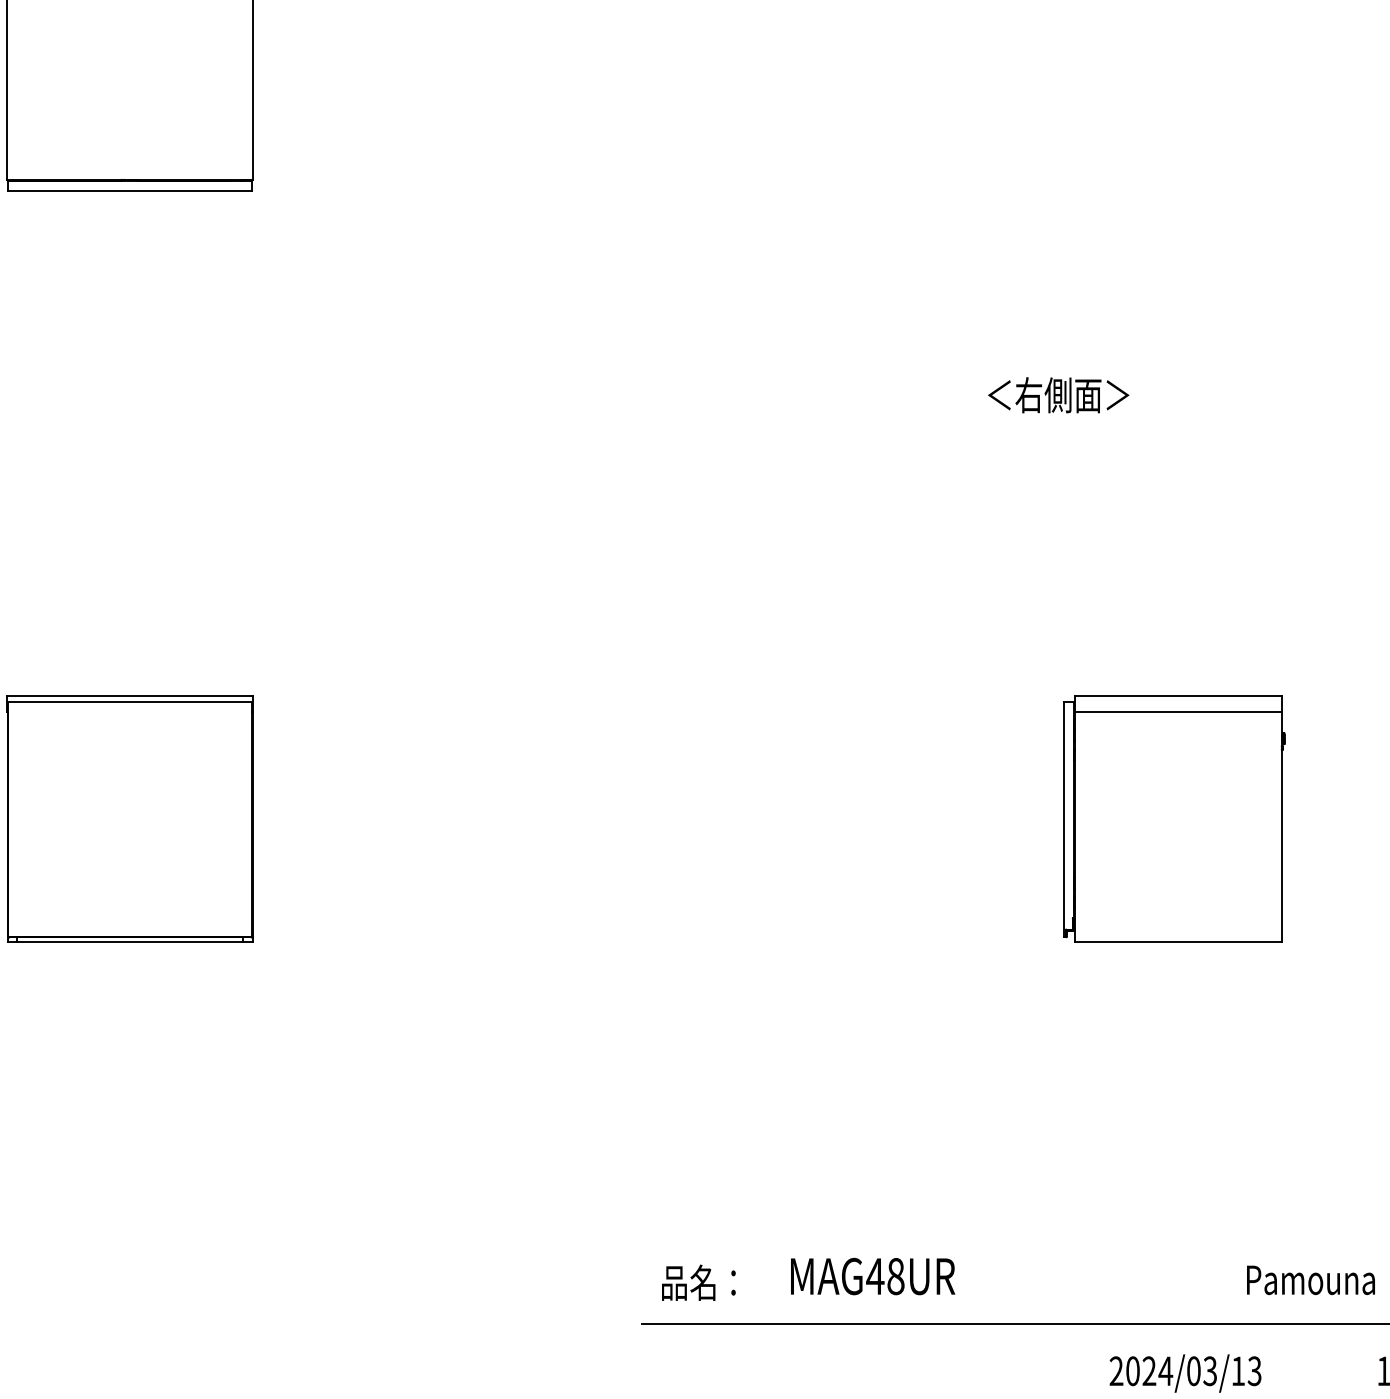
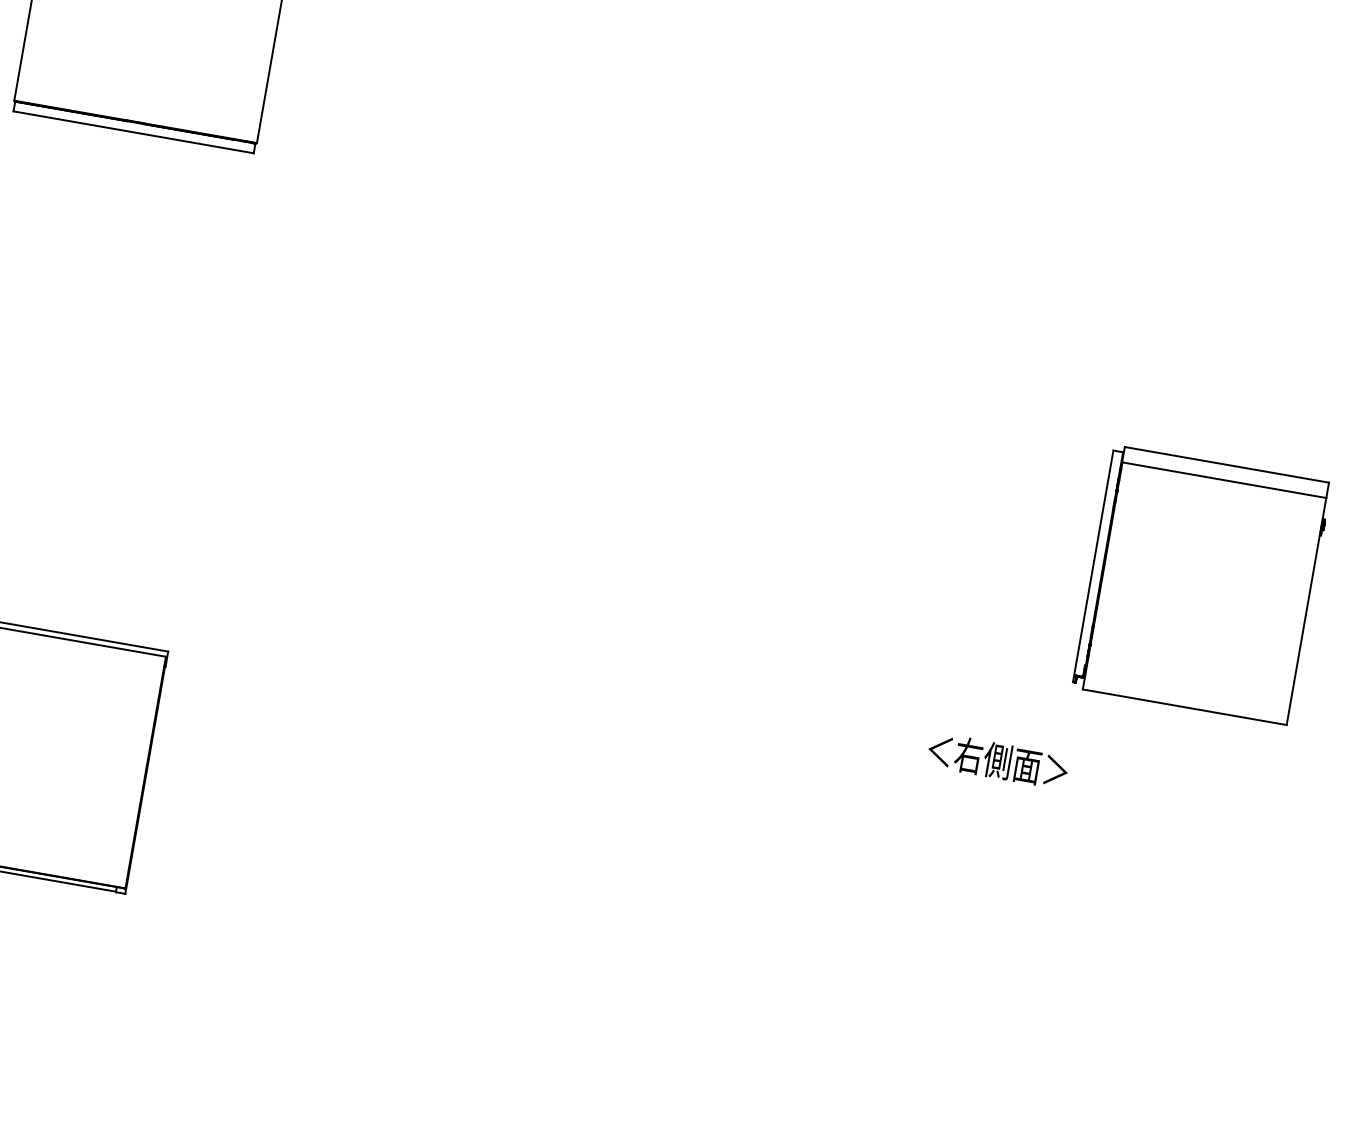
text: (1058, 395) -> (997, 761), moved
part: (1174, 818) -> (1202, 584), moved

